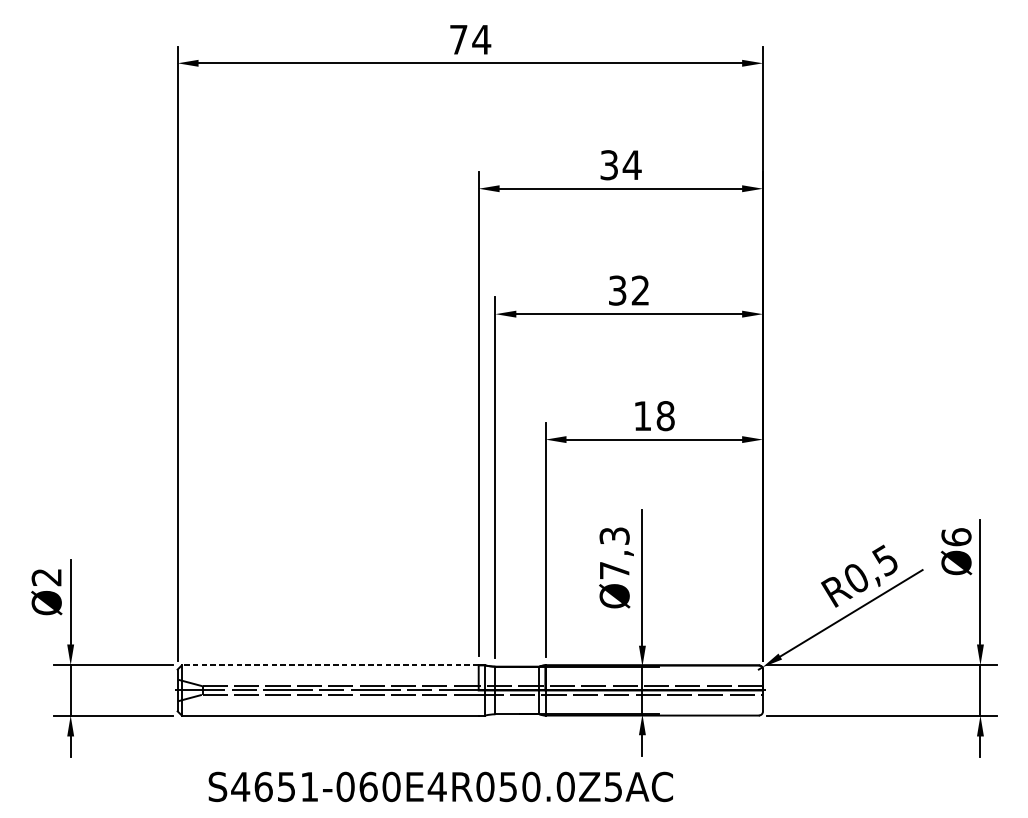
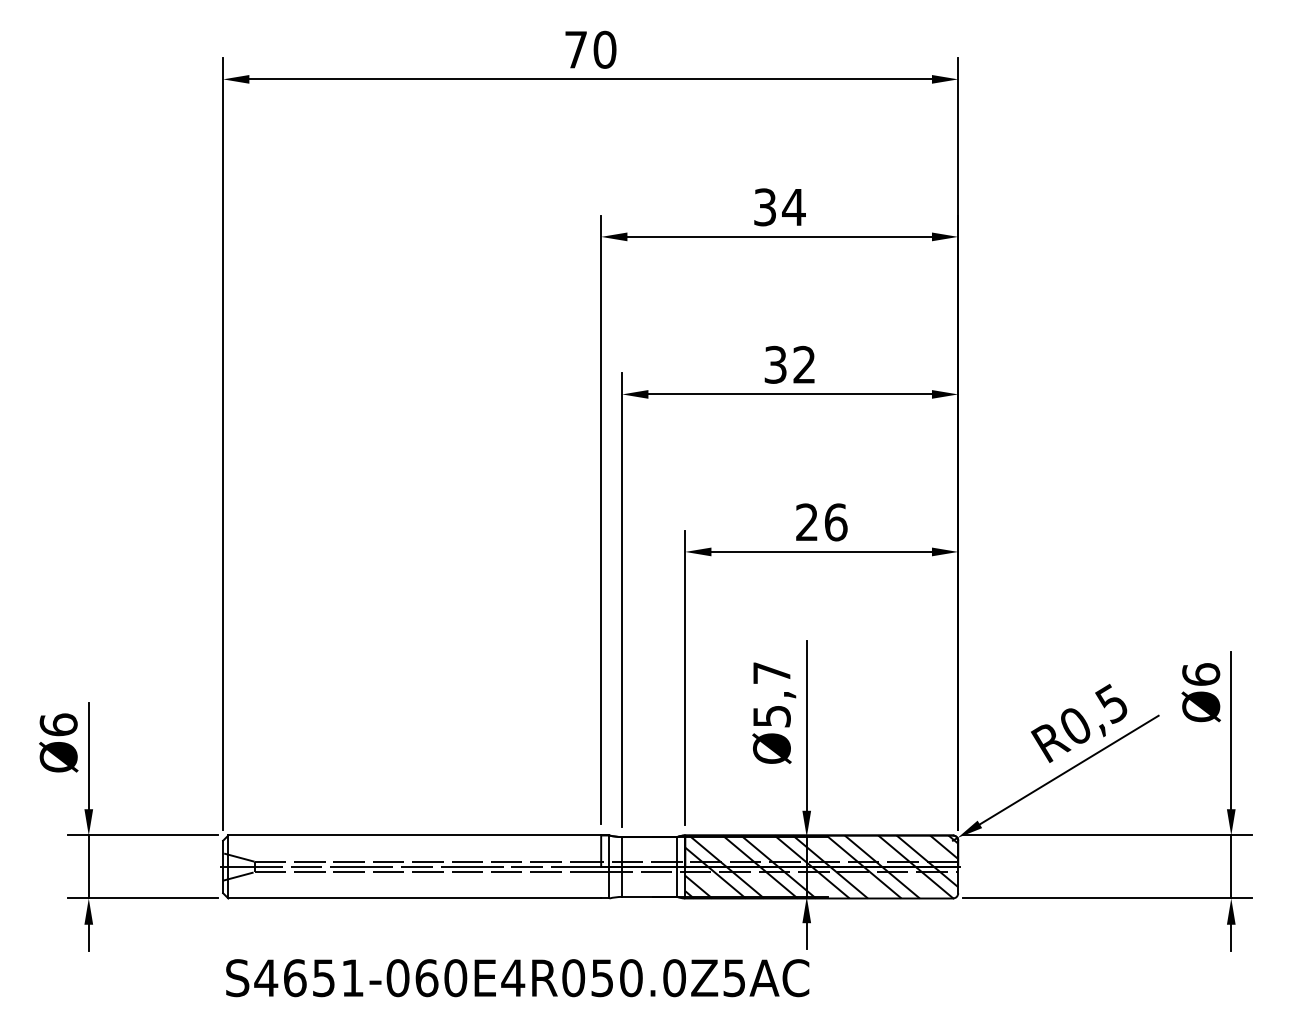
text: (481, 39) -> (604, 49), 74 -> 70
text: (654, 416) -> (821, 522), 18 -> 26
text: (614, 553) -> (771, 694), Ø7,3 -> Ø5,7
text: (46, 577) -> (58, 724), Ø2 -> Ø6
line: (330, 665) -> (414, 835), dashed -> solid
hatch: (654, 690) -> (821, 866), added
text: (440, 787) -> (517, 978), moved

